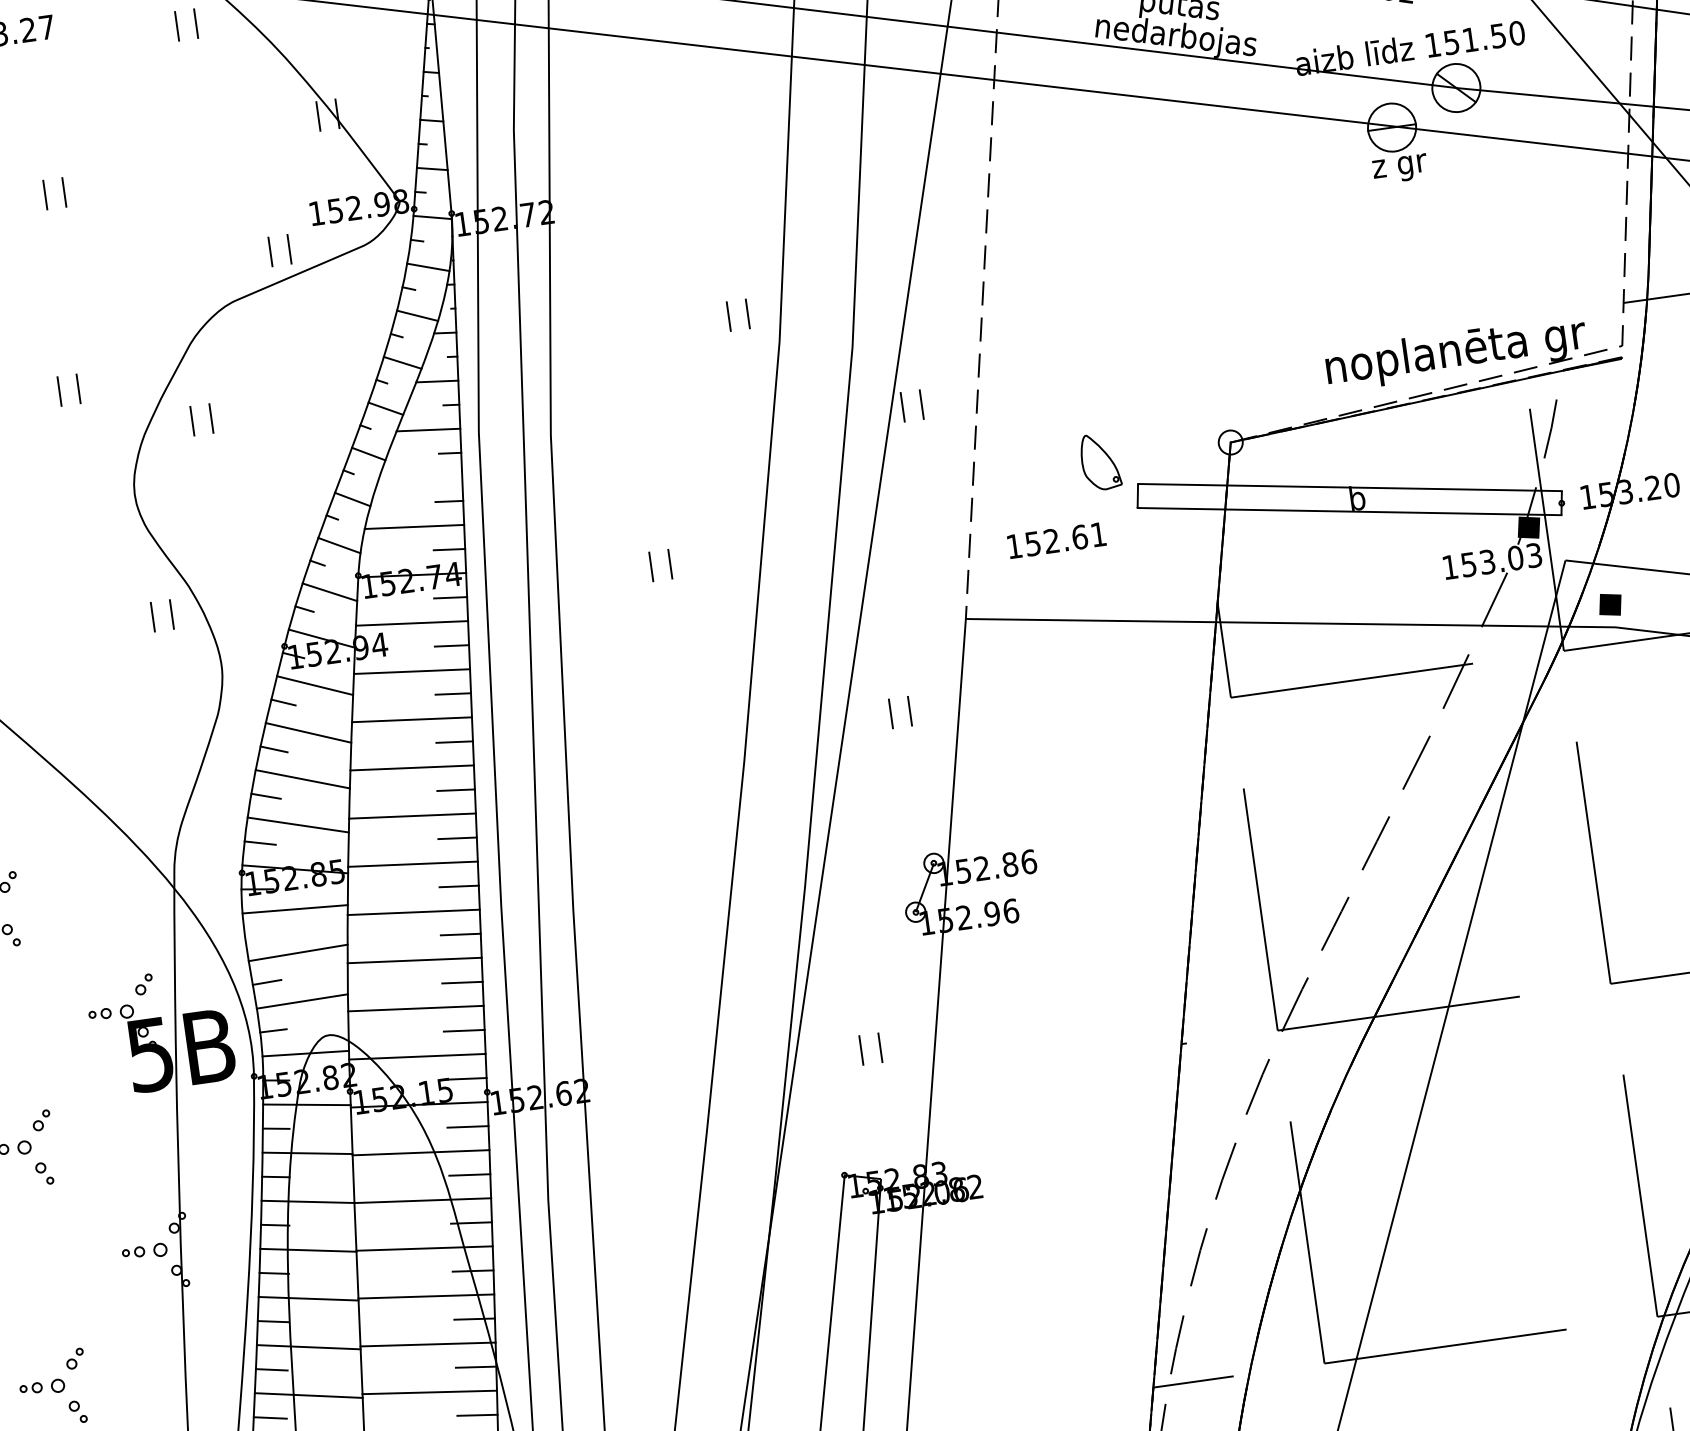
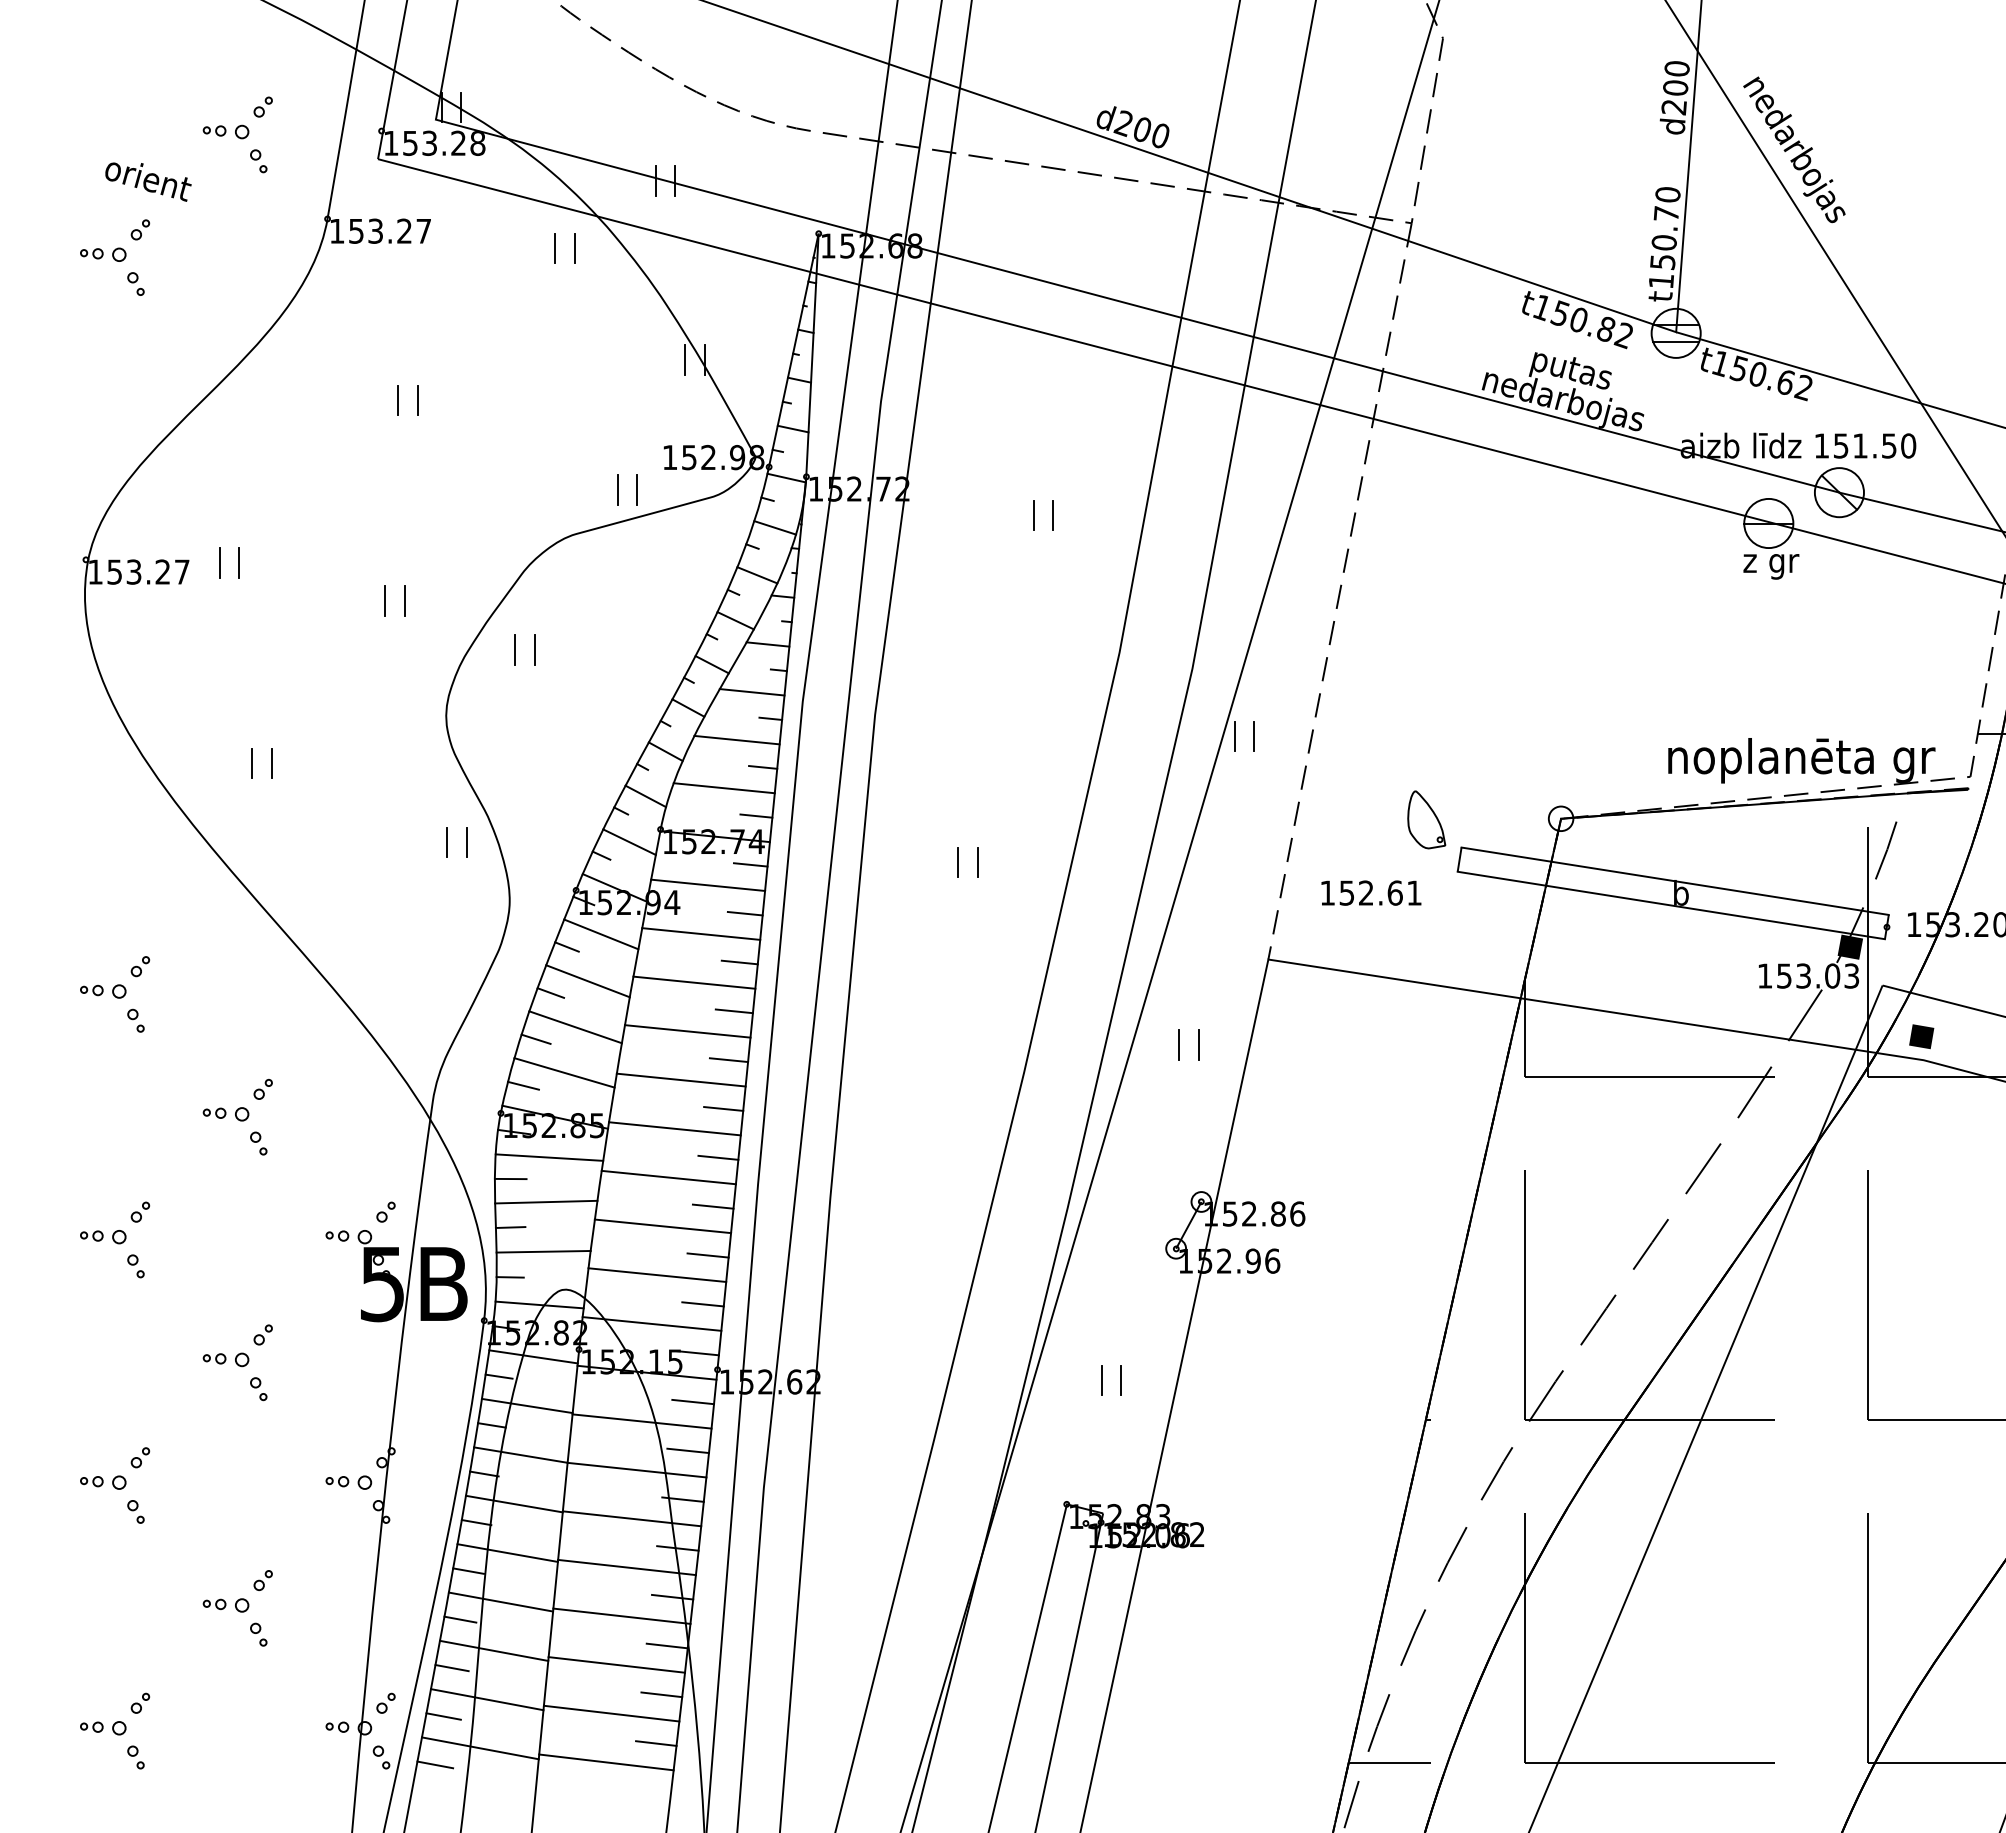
part: (729, 316) -> (1034, 515), moved
line: (419, 478) -> (736, 739), added
line: (260, 934) -> (510, 1178), added

